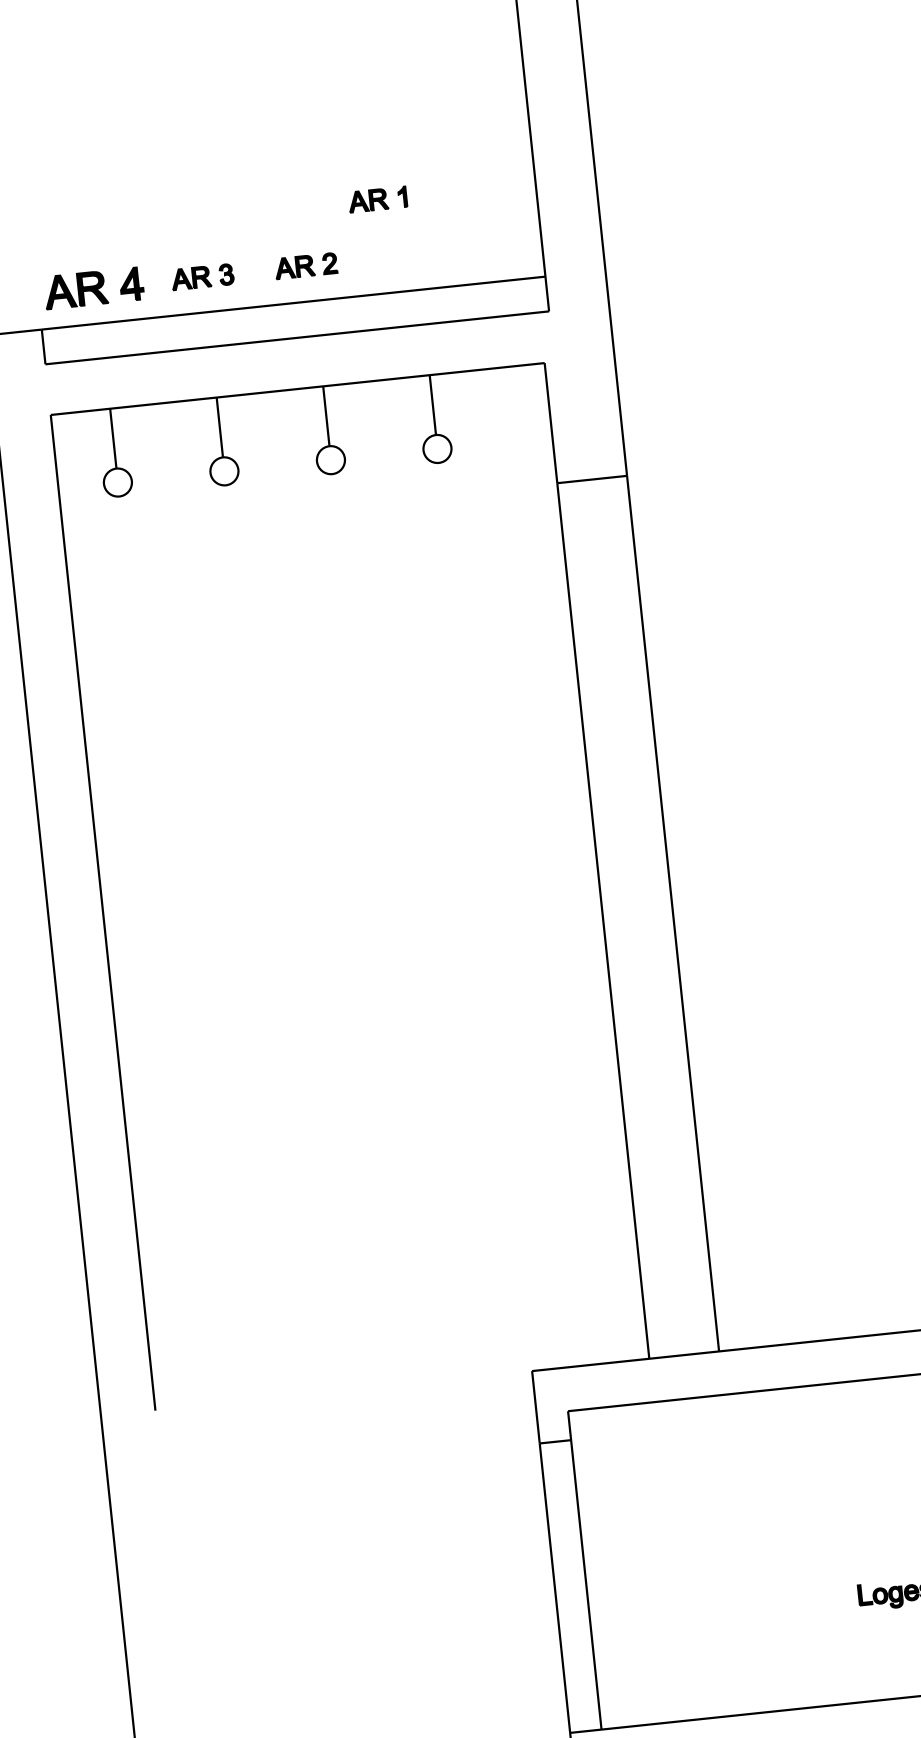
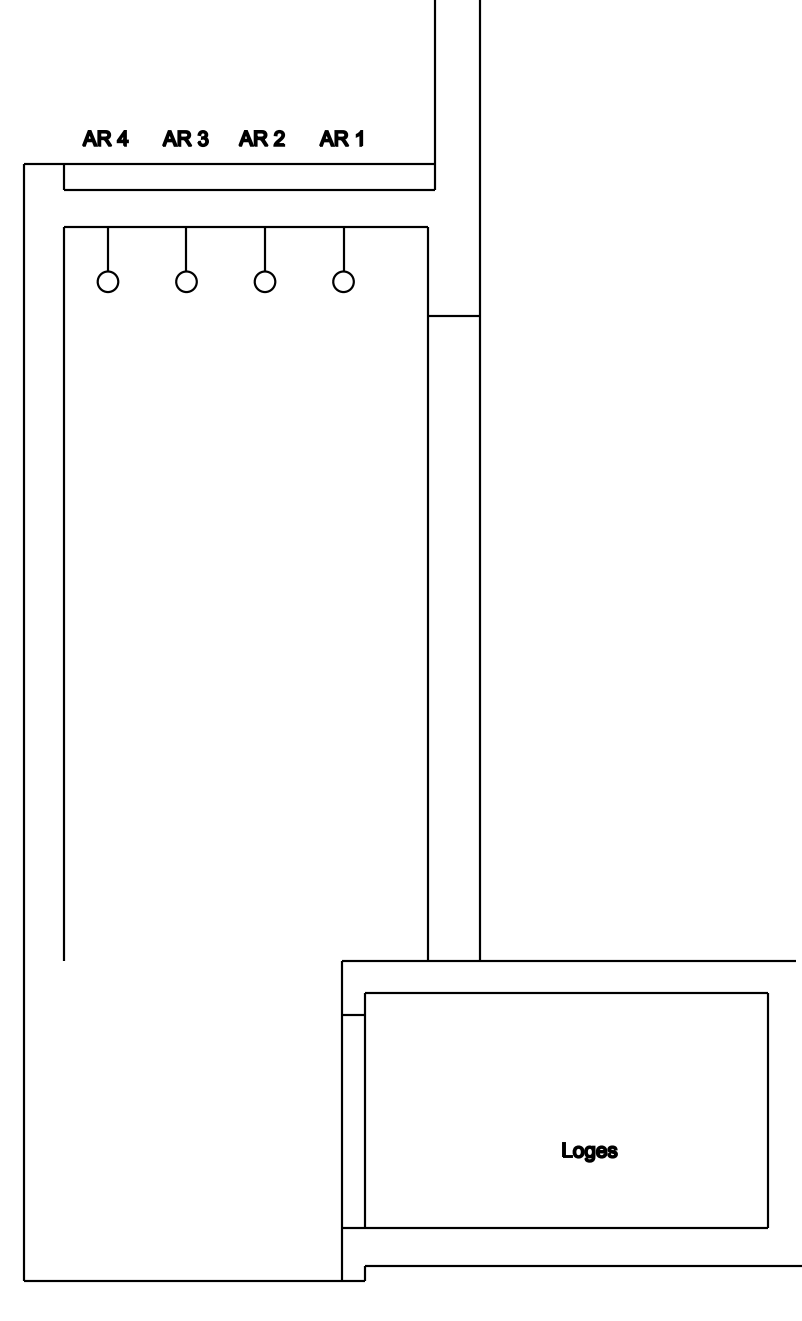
part: (378, 199) -> (341, 138), moved
part: (94, 288) -> (105, 138), size x0.62

